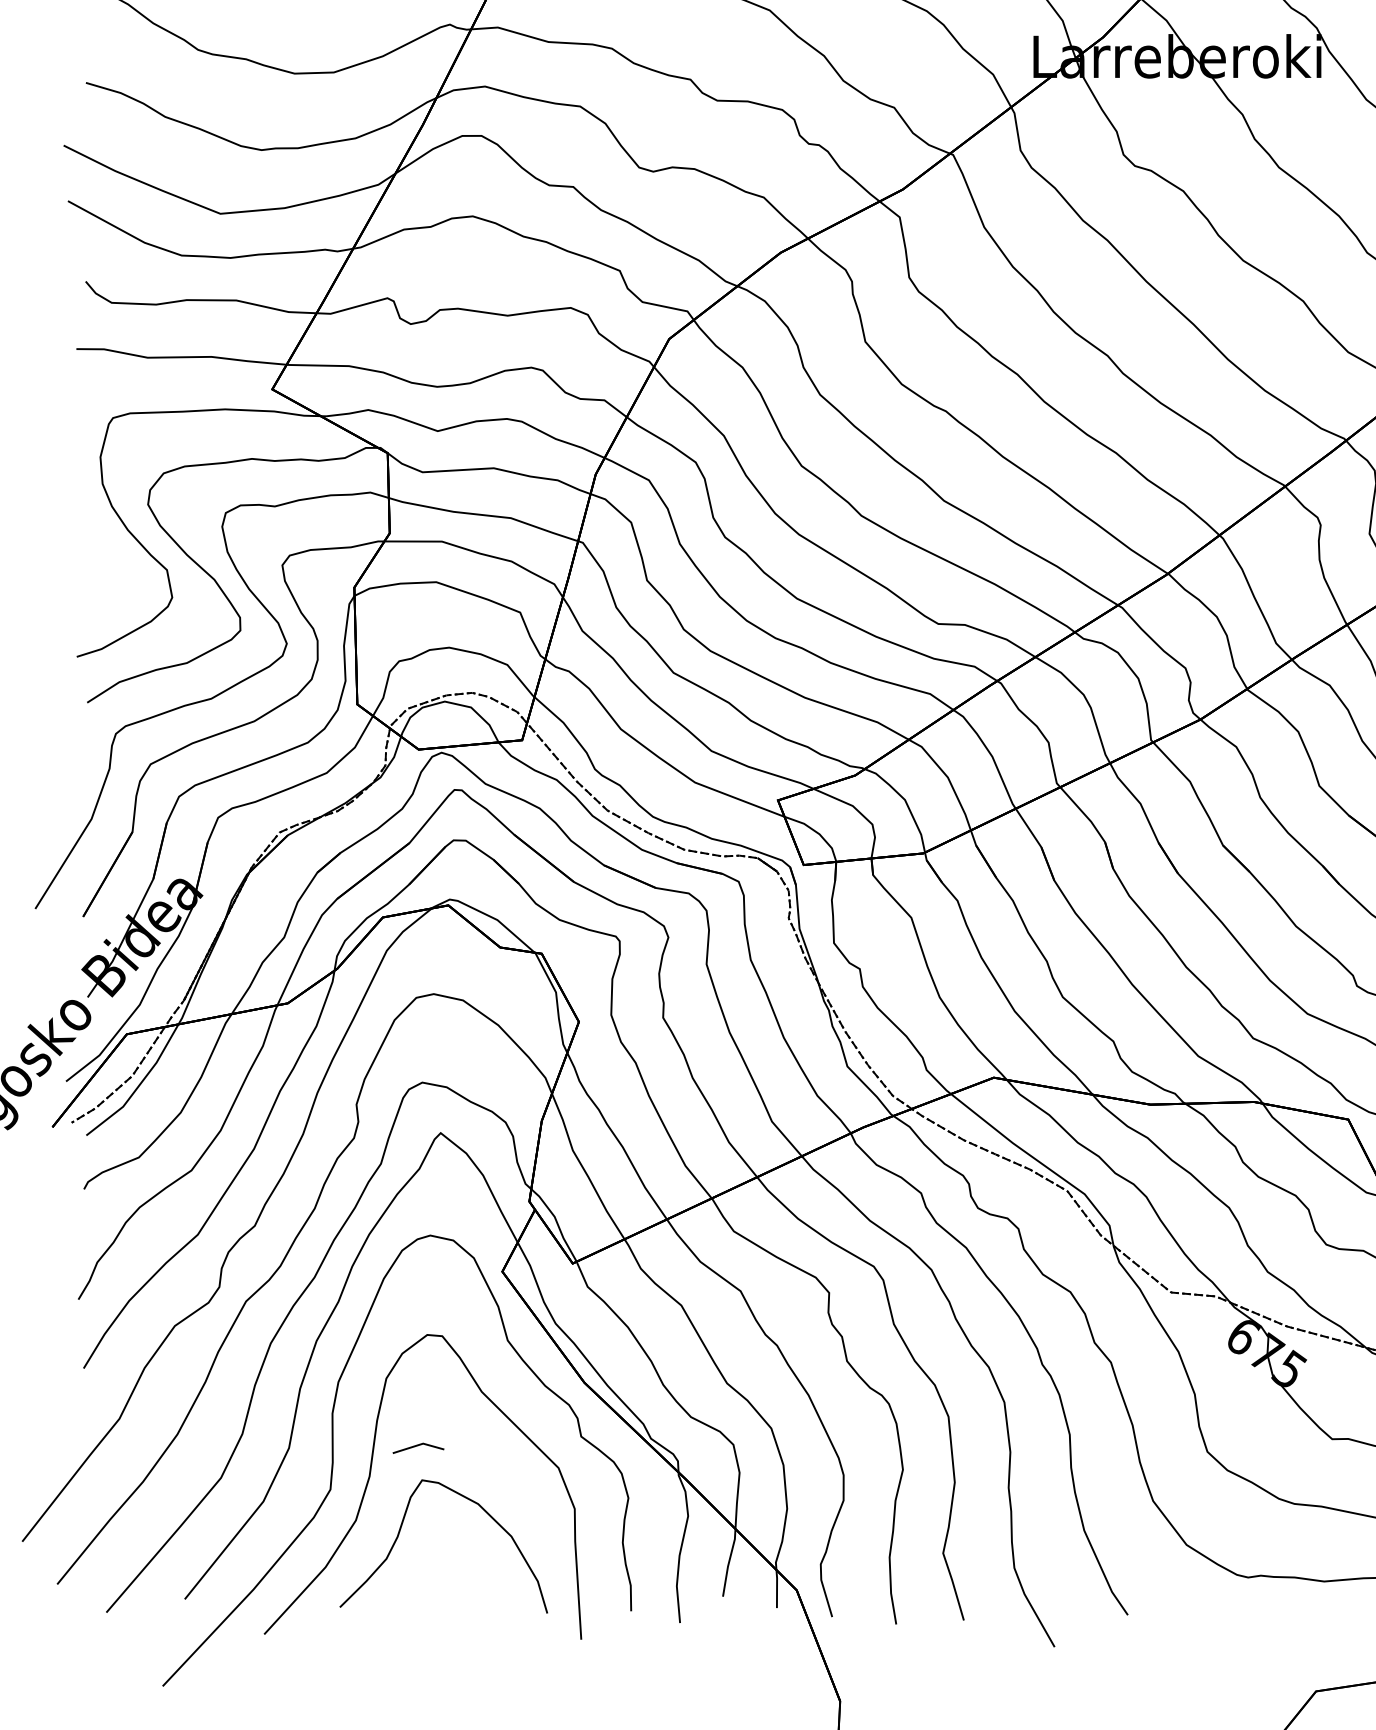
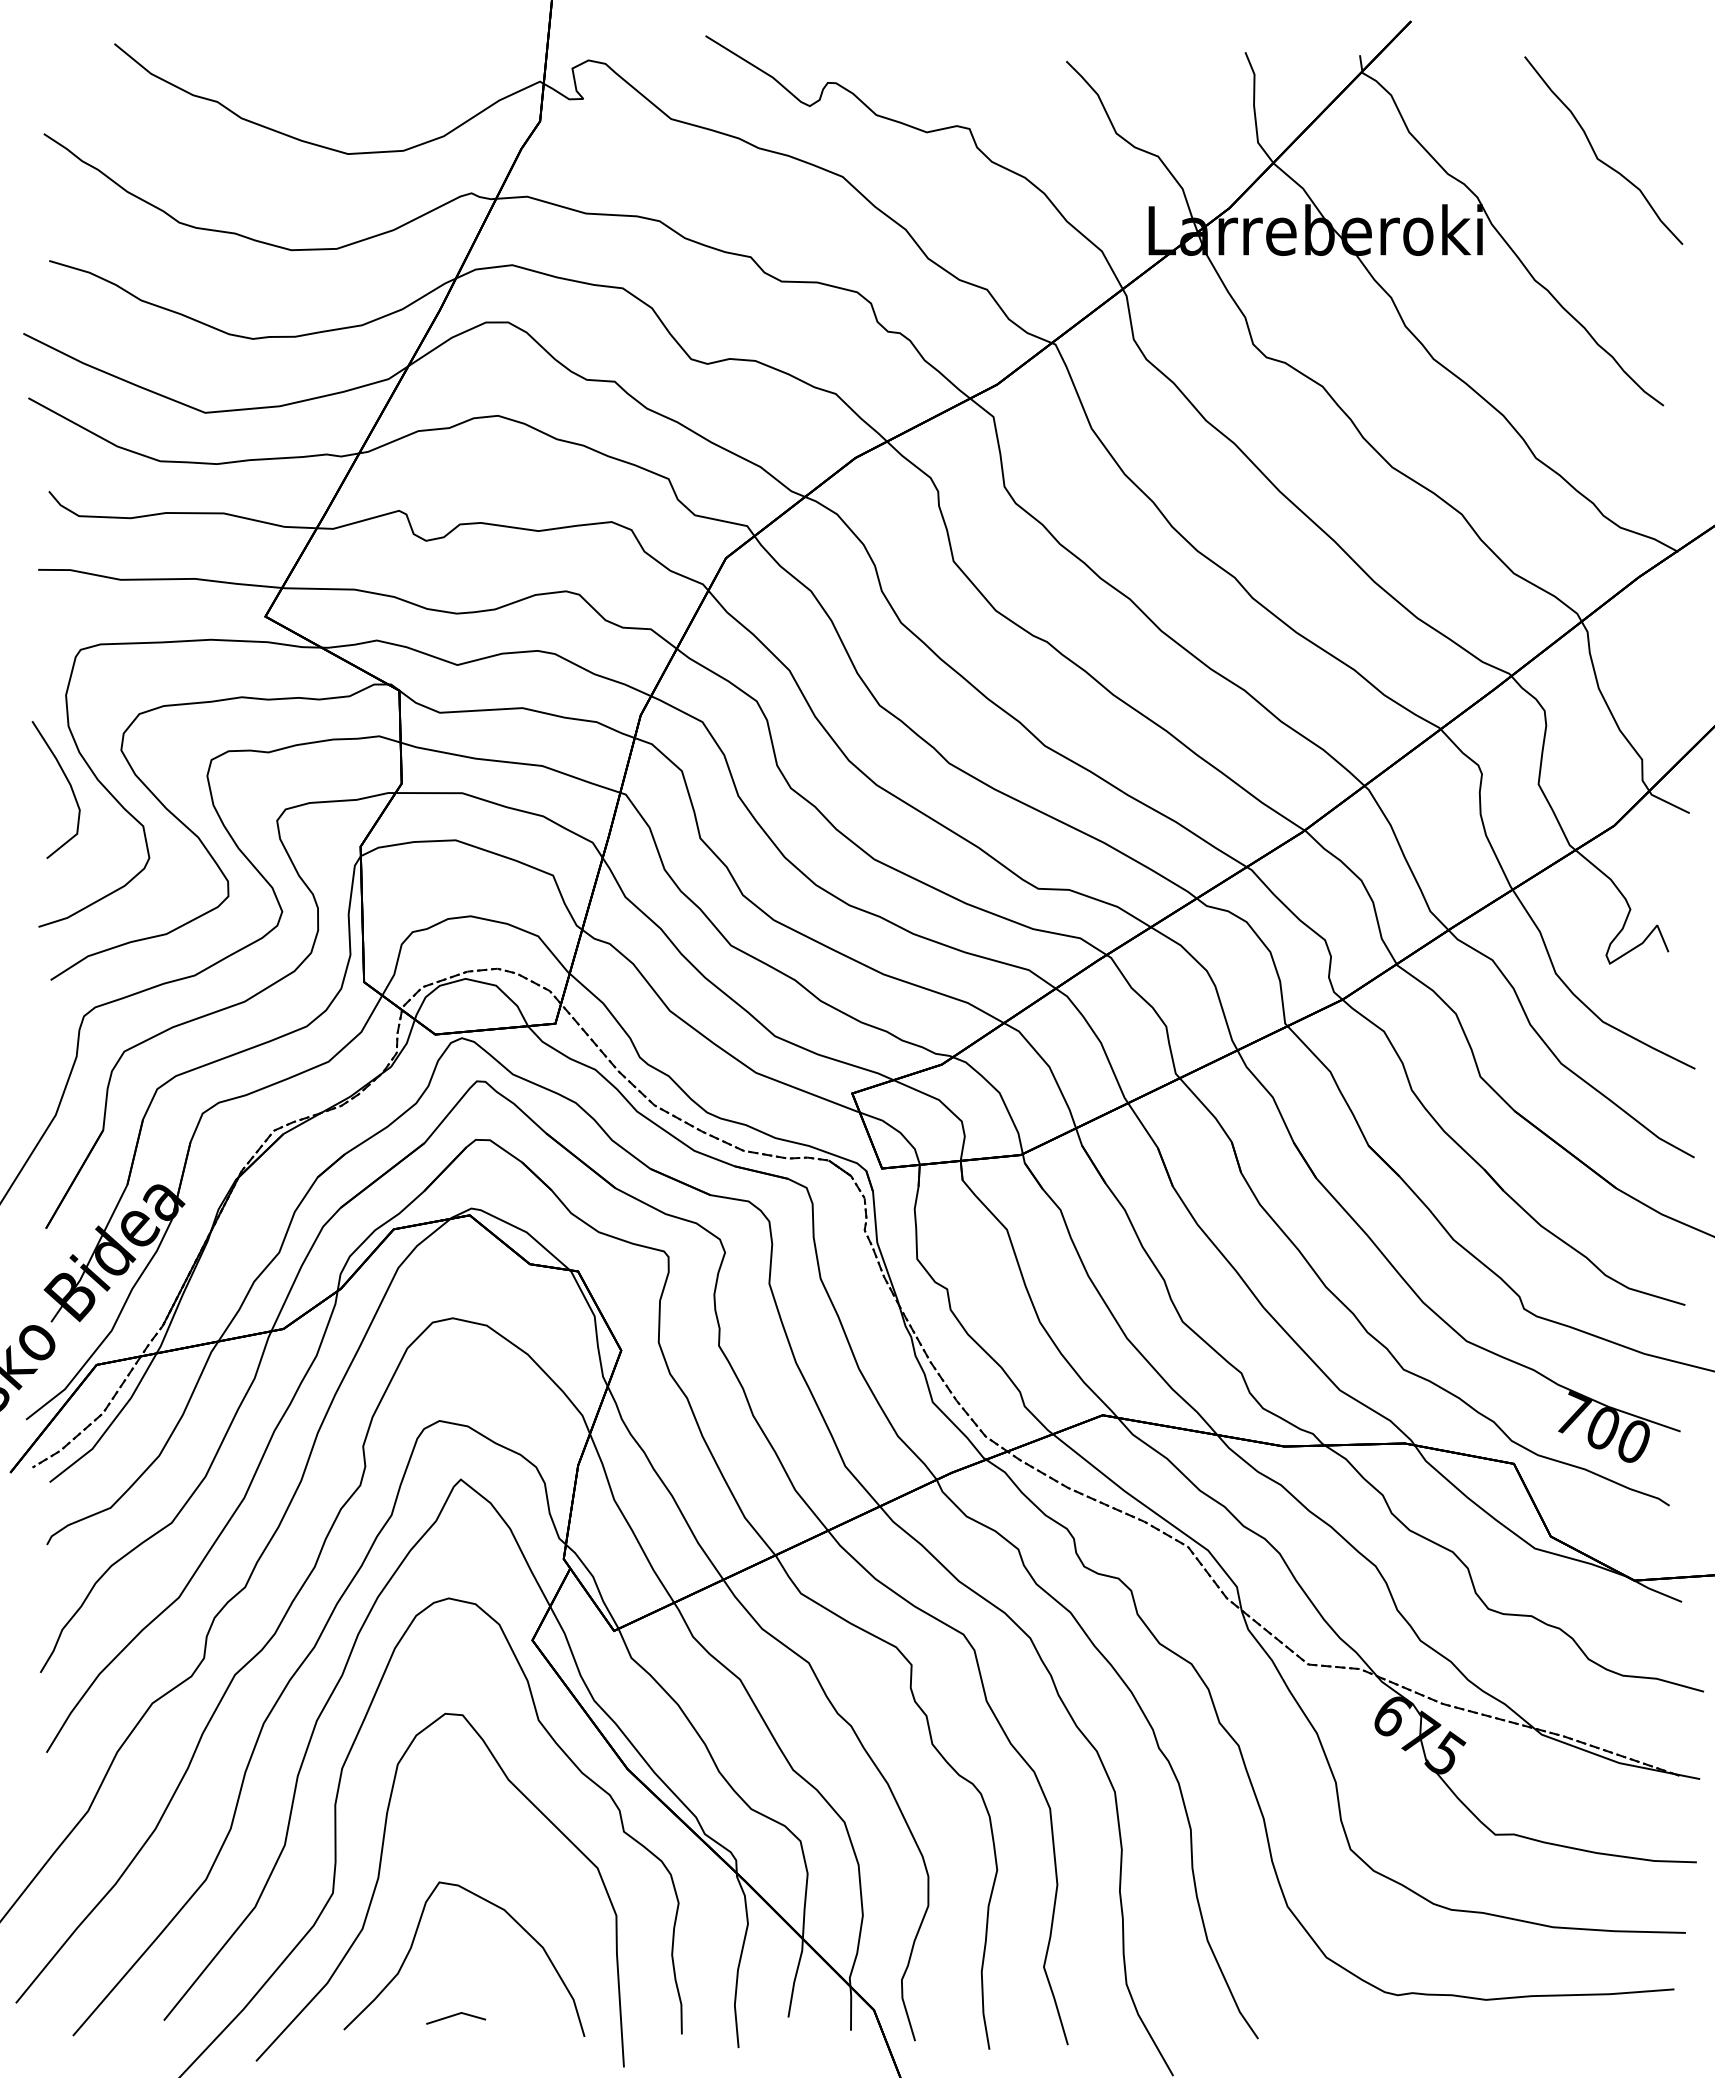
curve: (102, 533) -> (68, 783), added
line: (417, 1446) -> (454, 2016), moved

